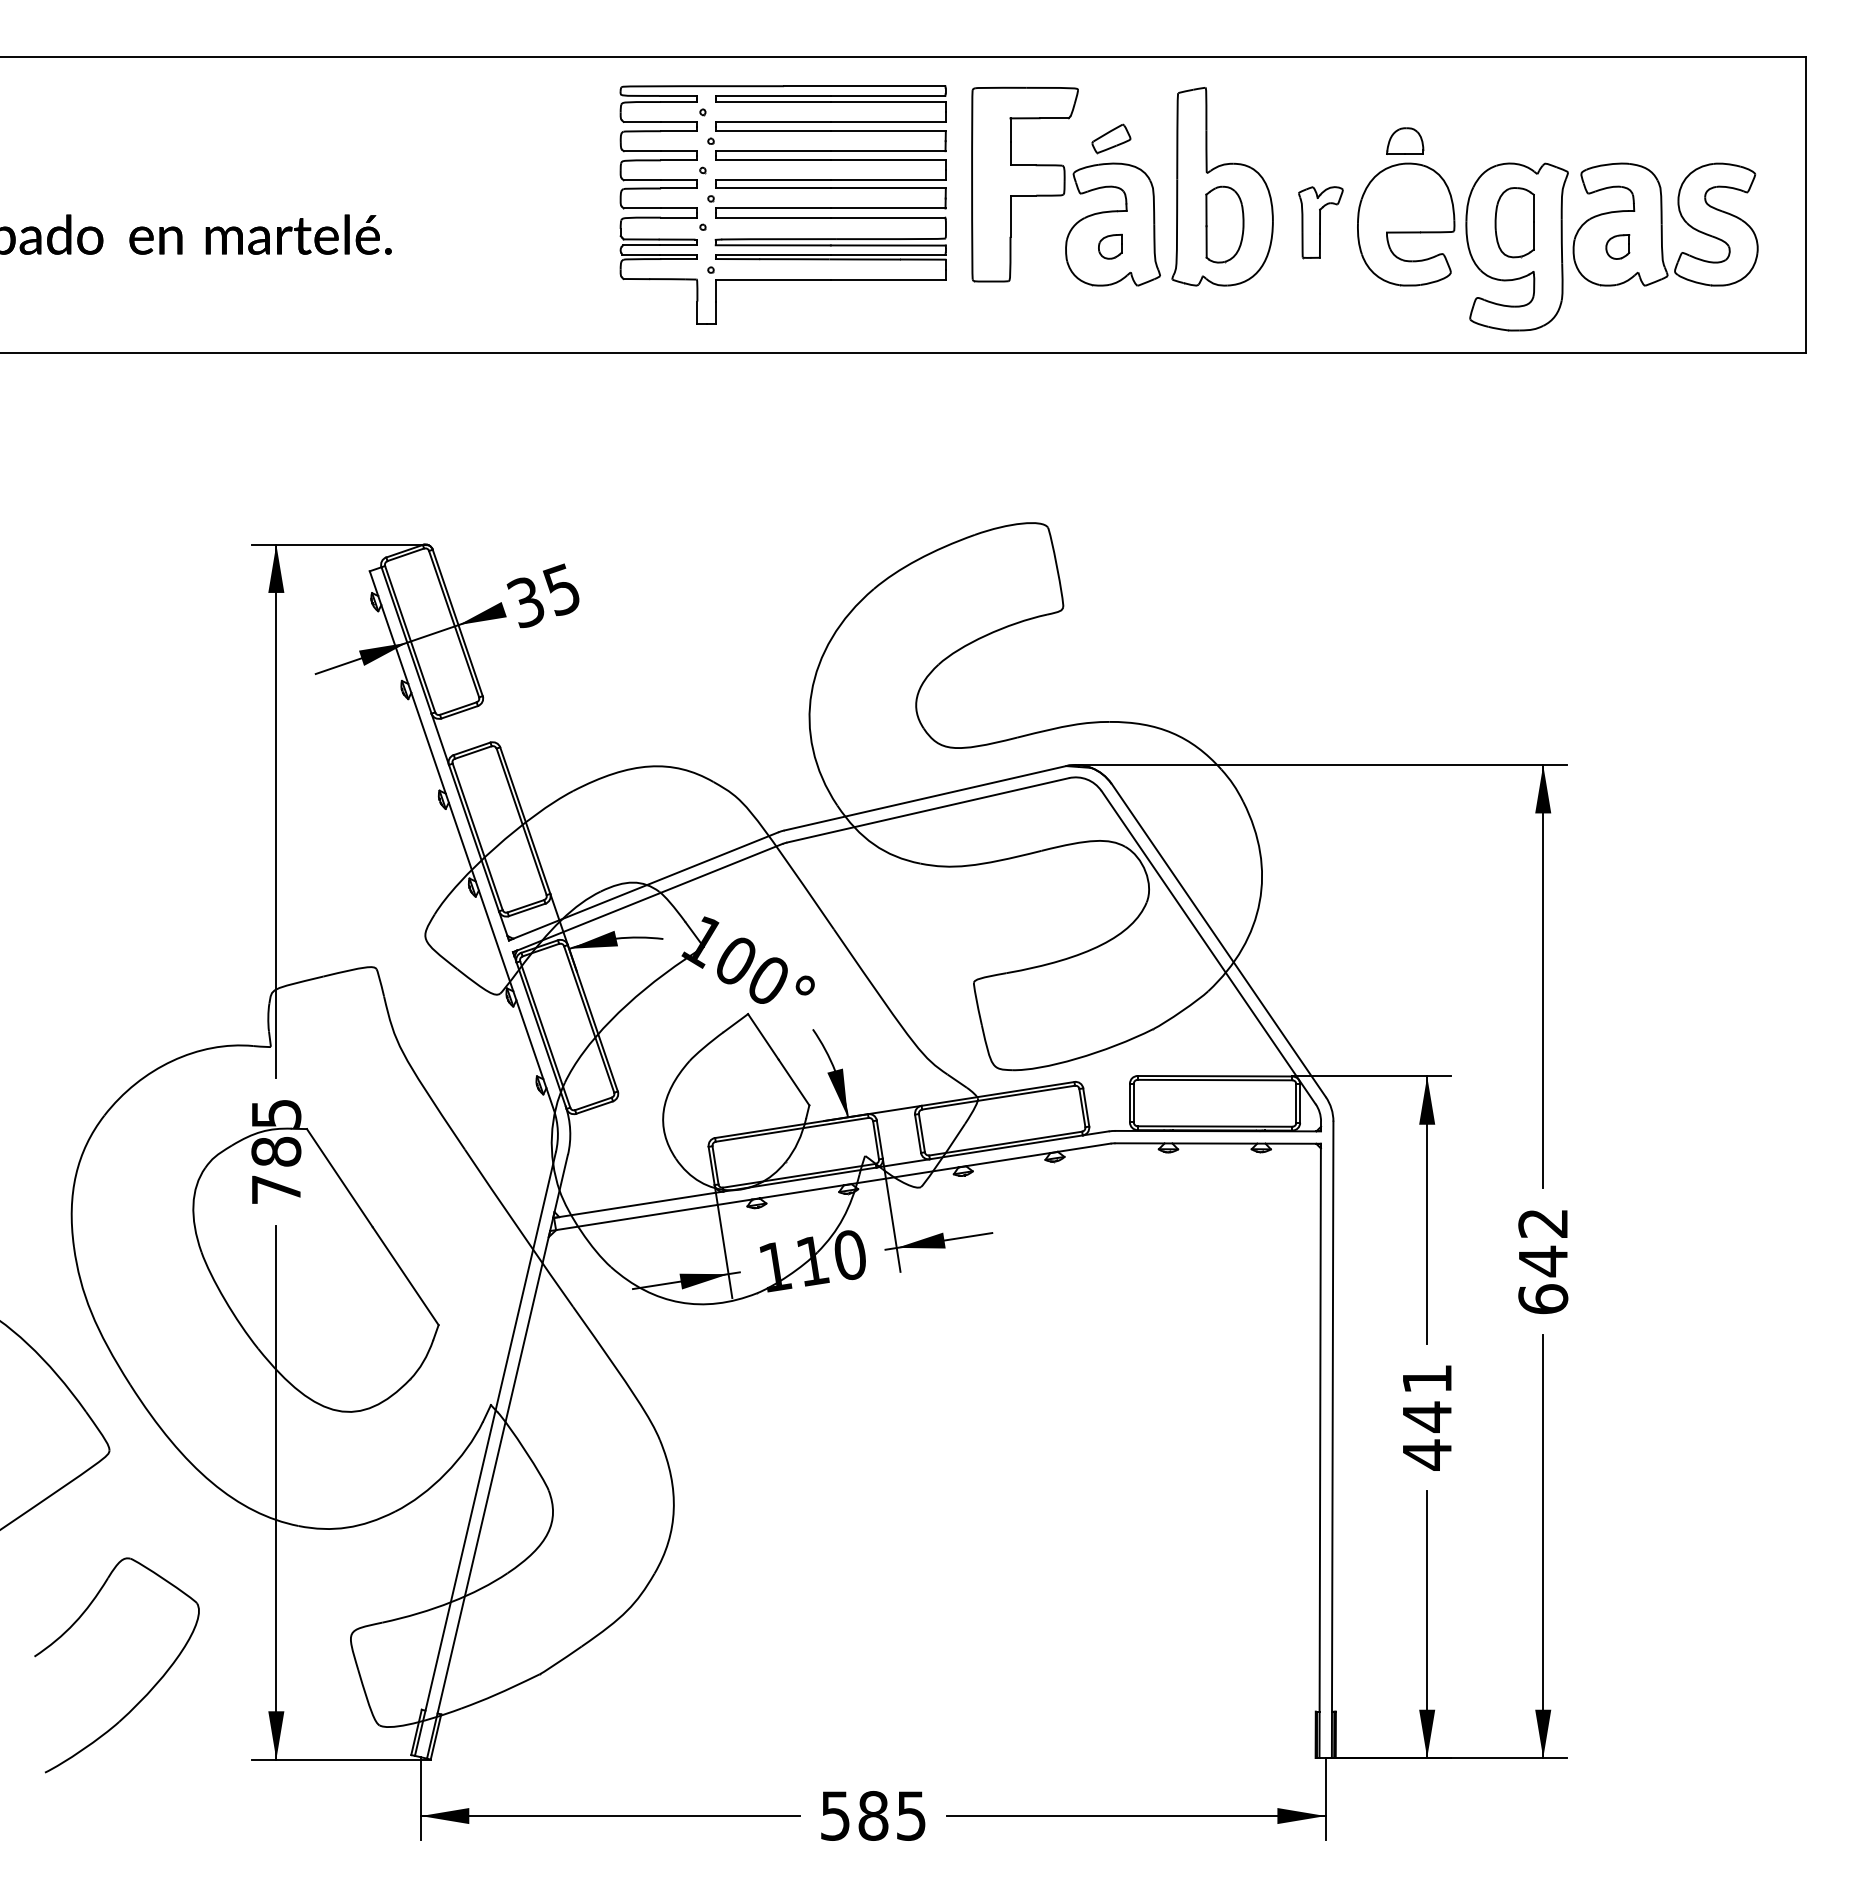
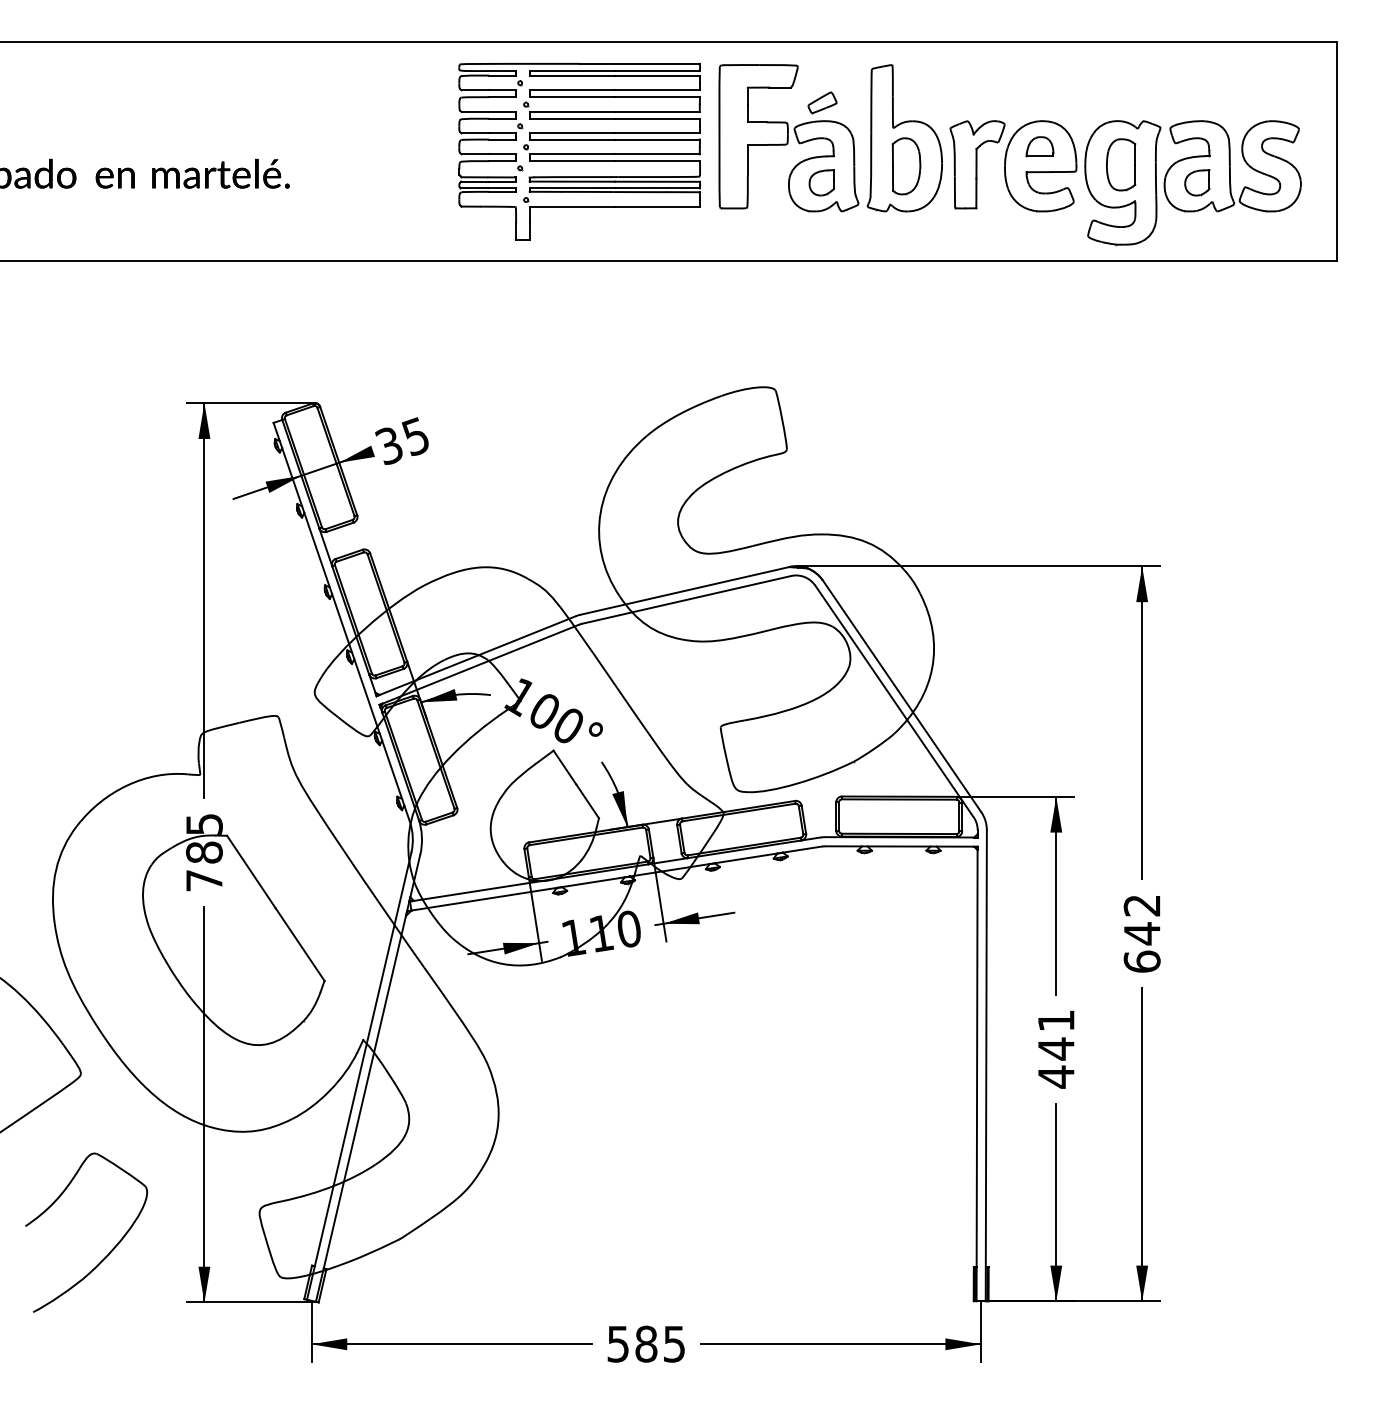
part: (1405, 140) -> (1040, 146), moved
part: (1320, 222) -> (977, 164), size x1.67
part: (1110, 246) -> (821, 182), size x1.43
part: (1617, 246) -> (1197, 182), size x1.43

